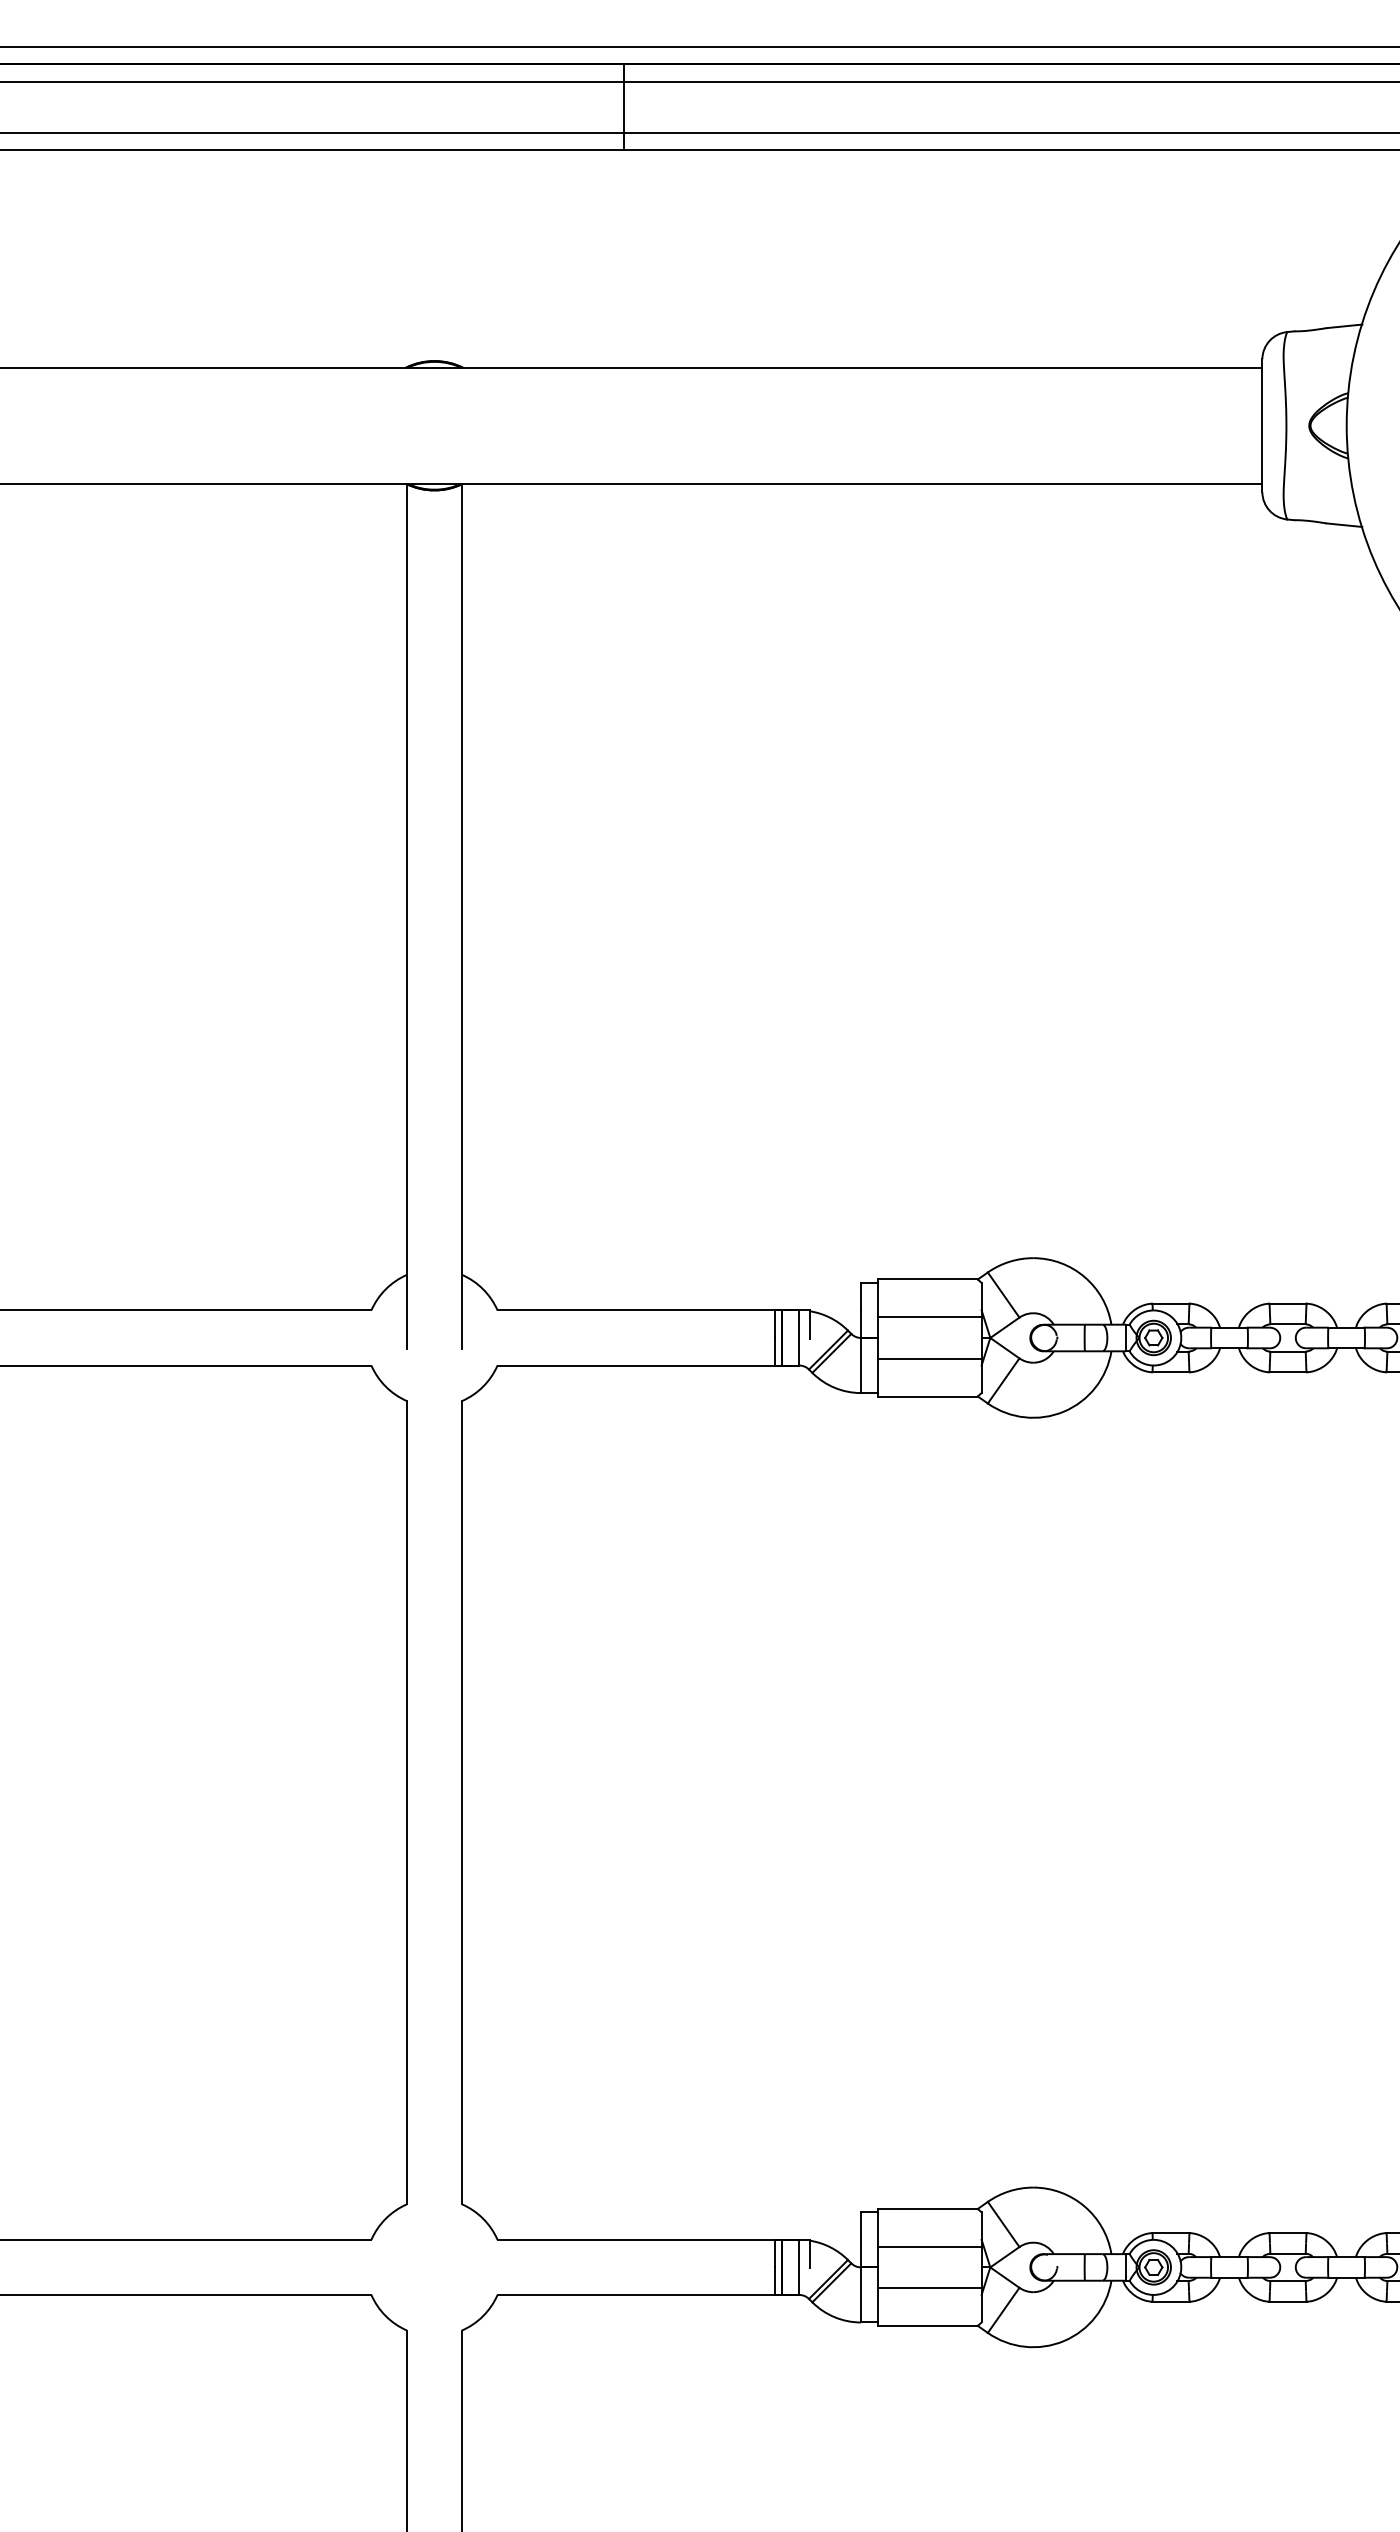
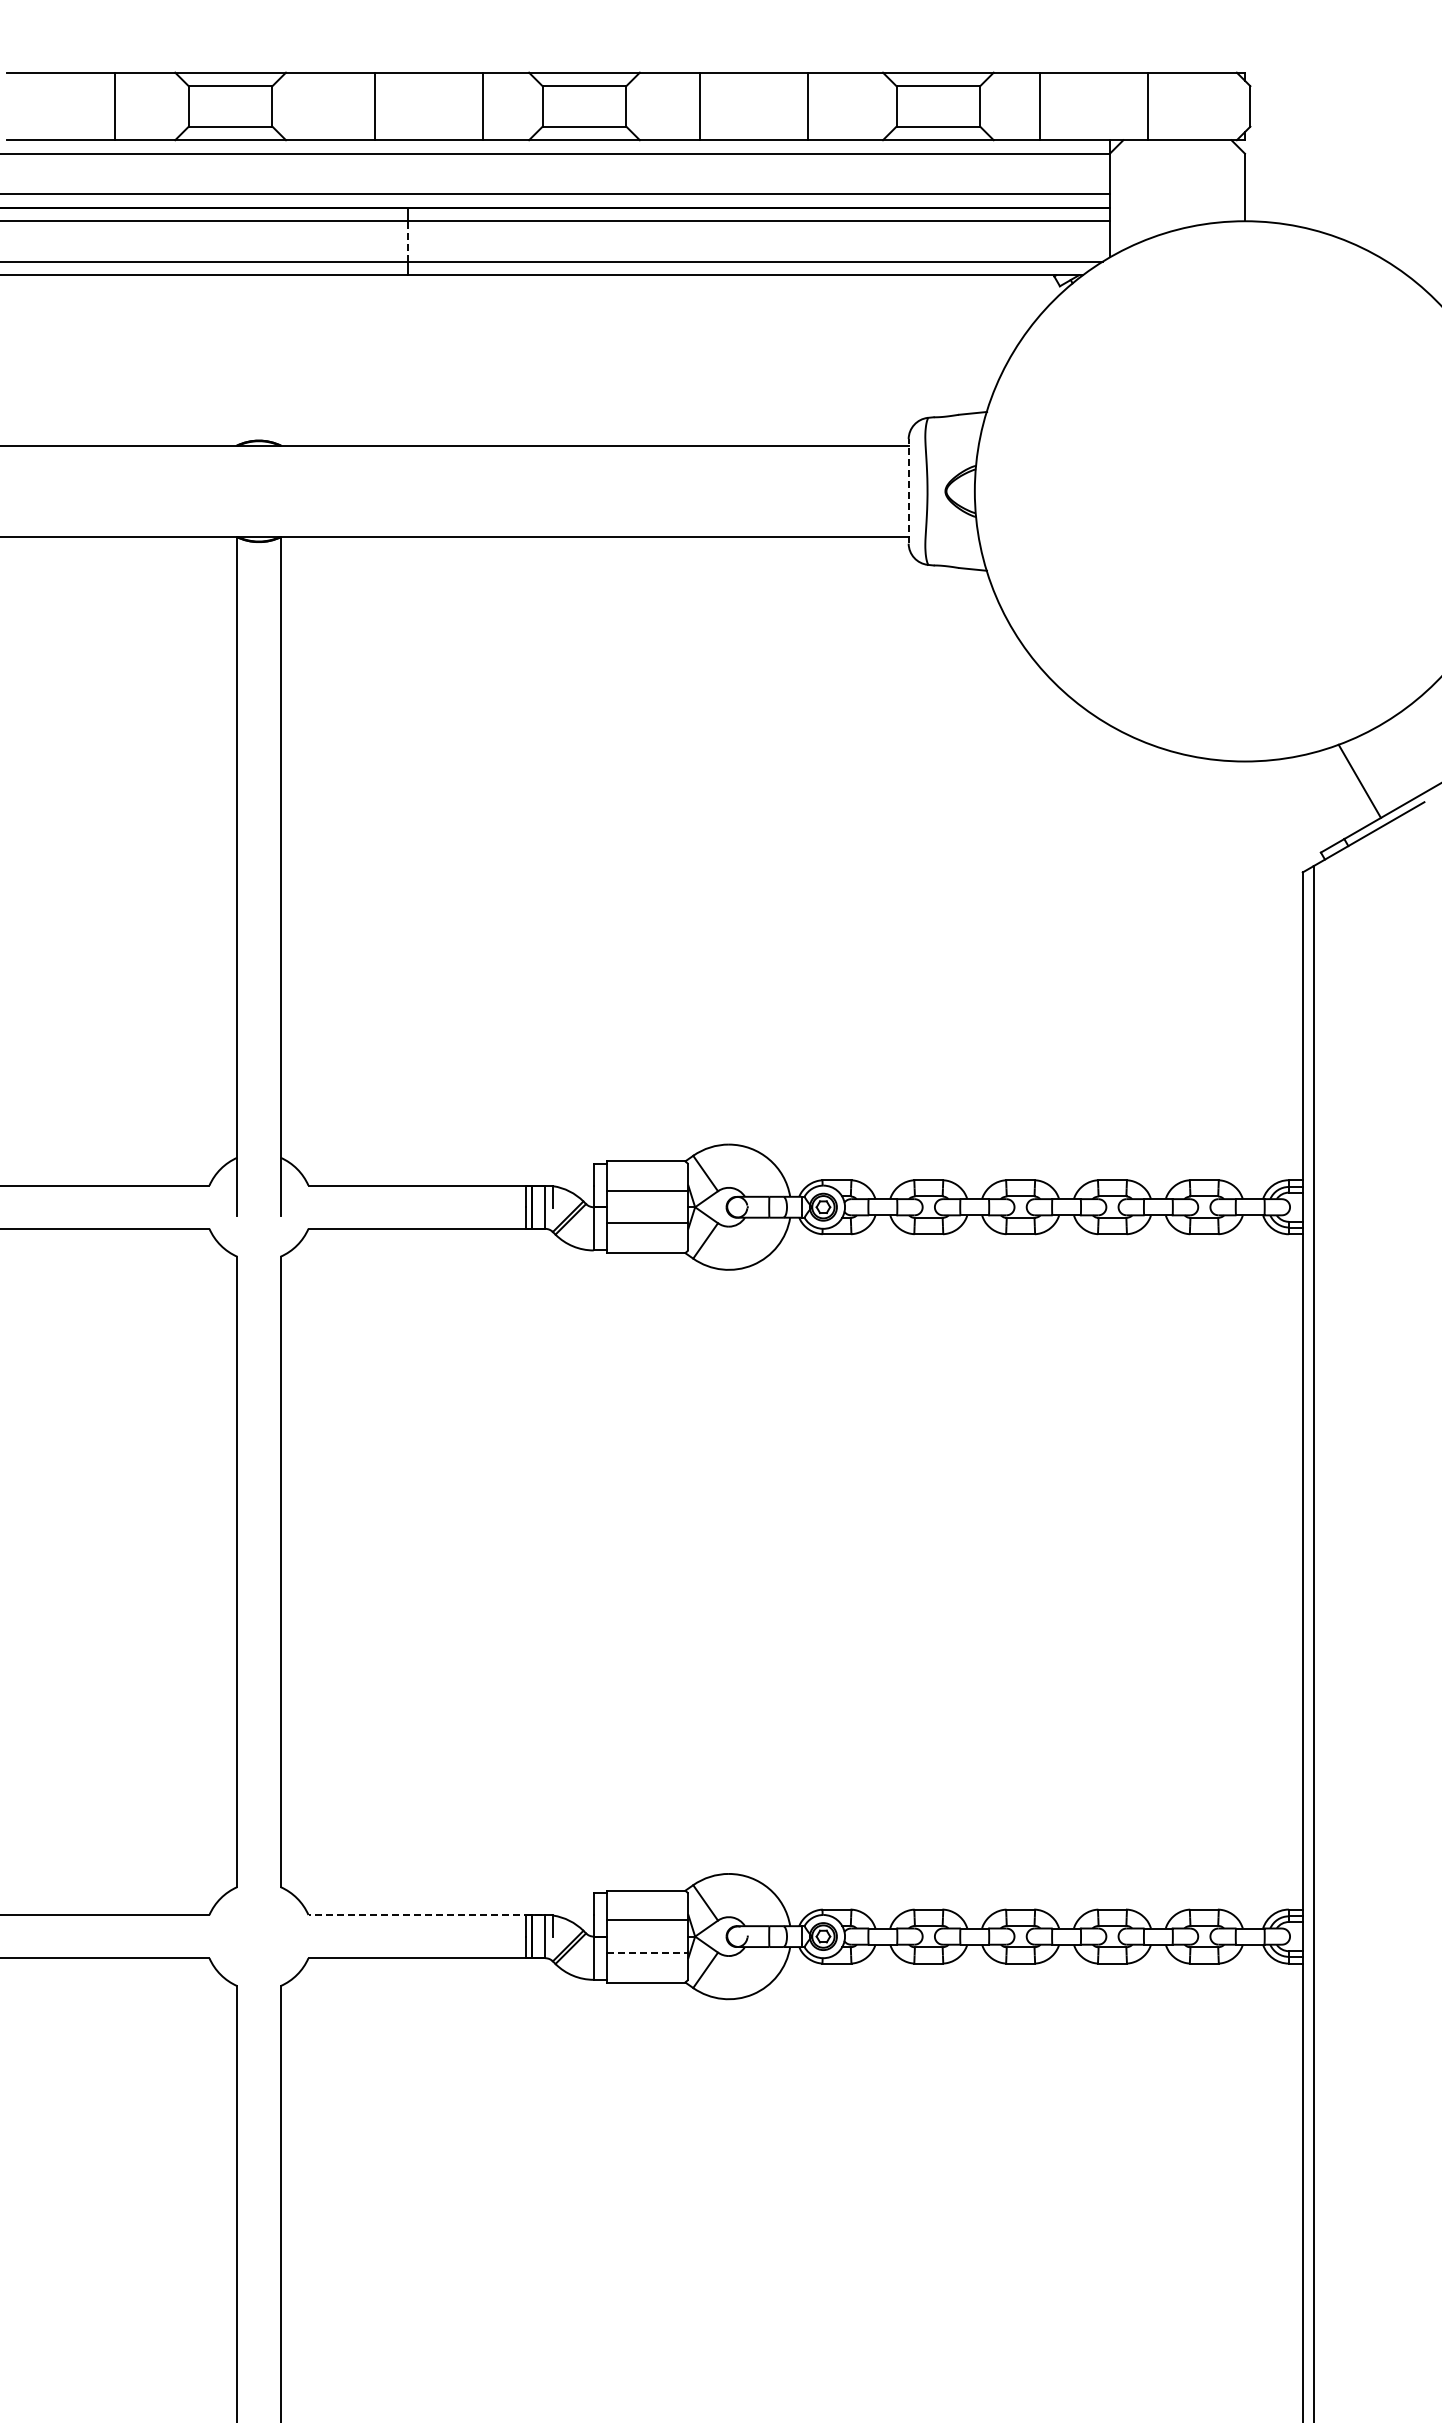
line: (623, 107) -> (407, 241), solid -> dashed
line: (1262, 425) -> (908, 491), solid -> dashed
line: (653, 2239) -> (430, 1914), solid -> dashed
line: (929, 2287) -> (647, 1952), solid -> dashed

